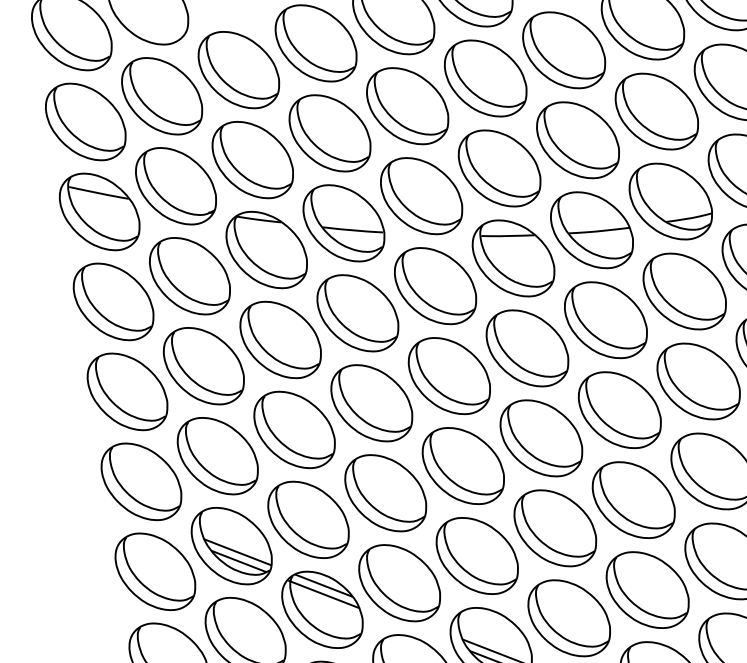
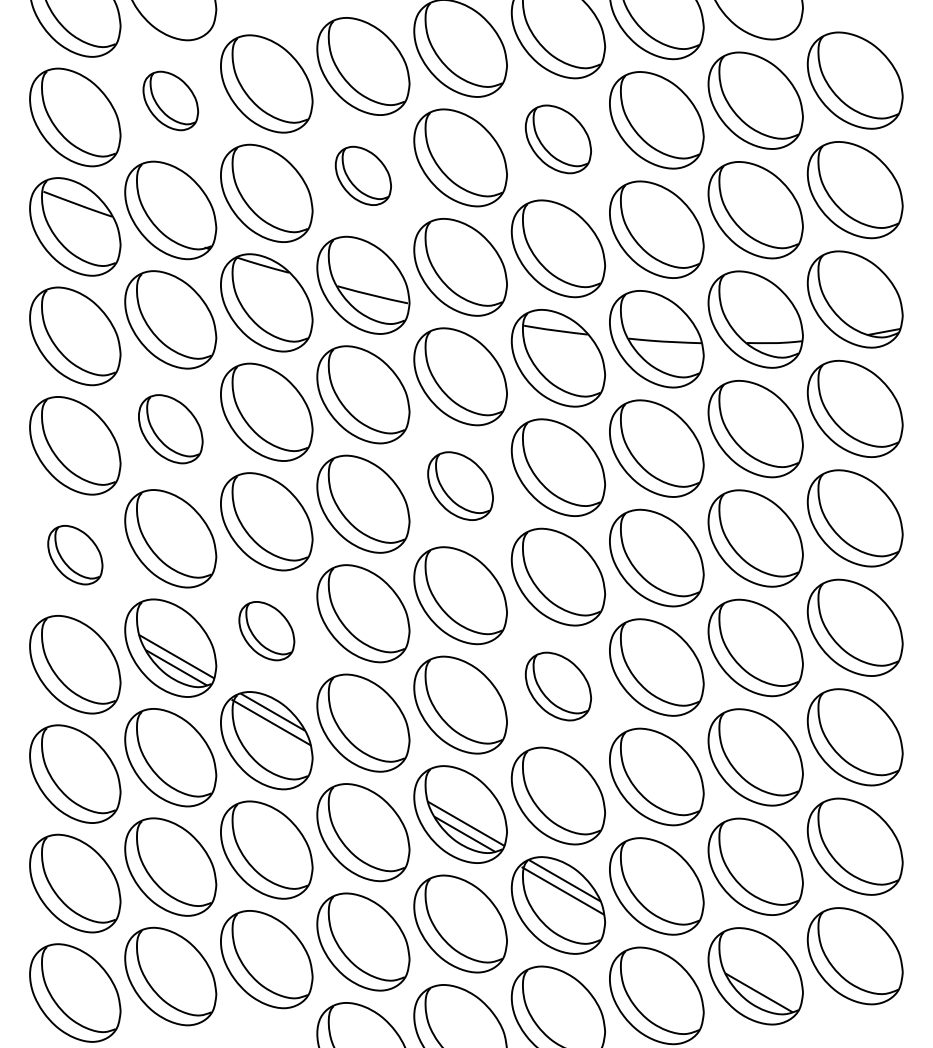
part: (485, 78) -> (558, 139), size x0.7
part: (161, 95) -> (170, 100), size x0.6
part: (330, 133) -> (363, 175), size x0.6
part: (203, 365) -> (170, 428), size x0.7
part: (449, 375) -> (460, 485), size x0.7
part: (141, 481) -> (75, 554), size x0.6
part: (308, 519) -> (266, 630), size x0.6
part: (555, 528) -> (558, 686), size x0.7

